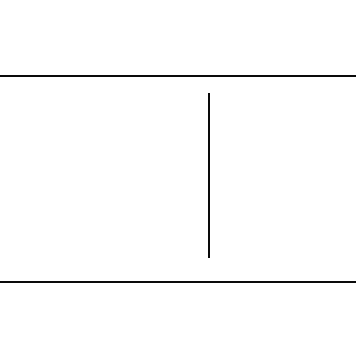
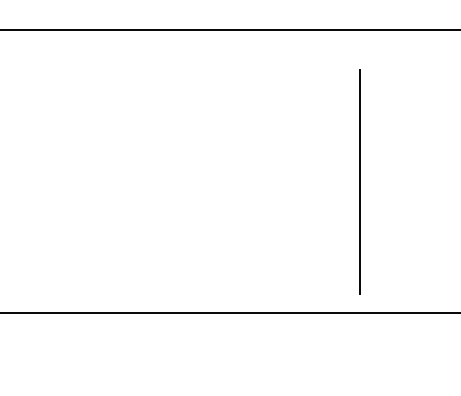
line: (208, 175) -> (359, 181), moved

